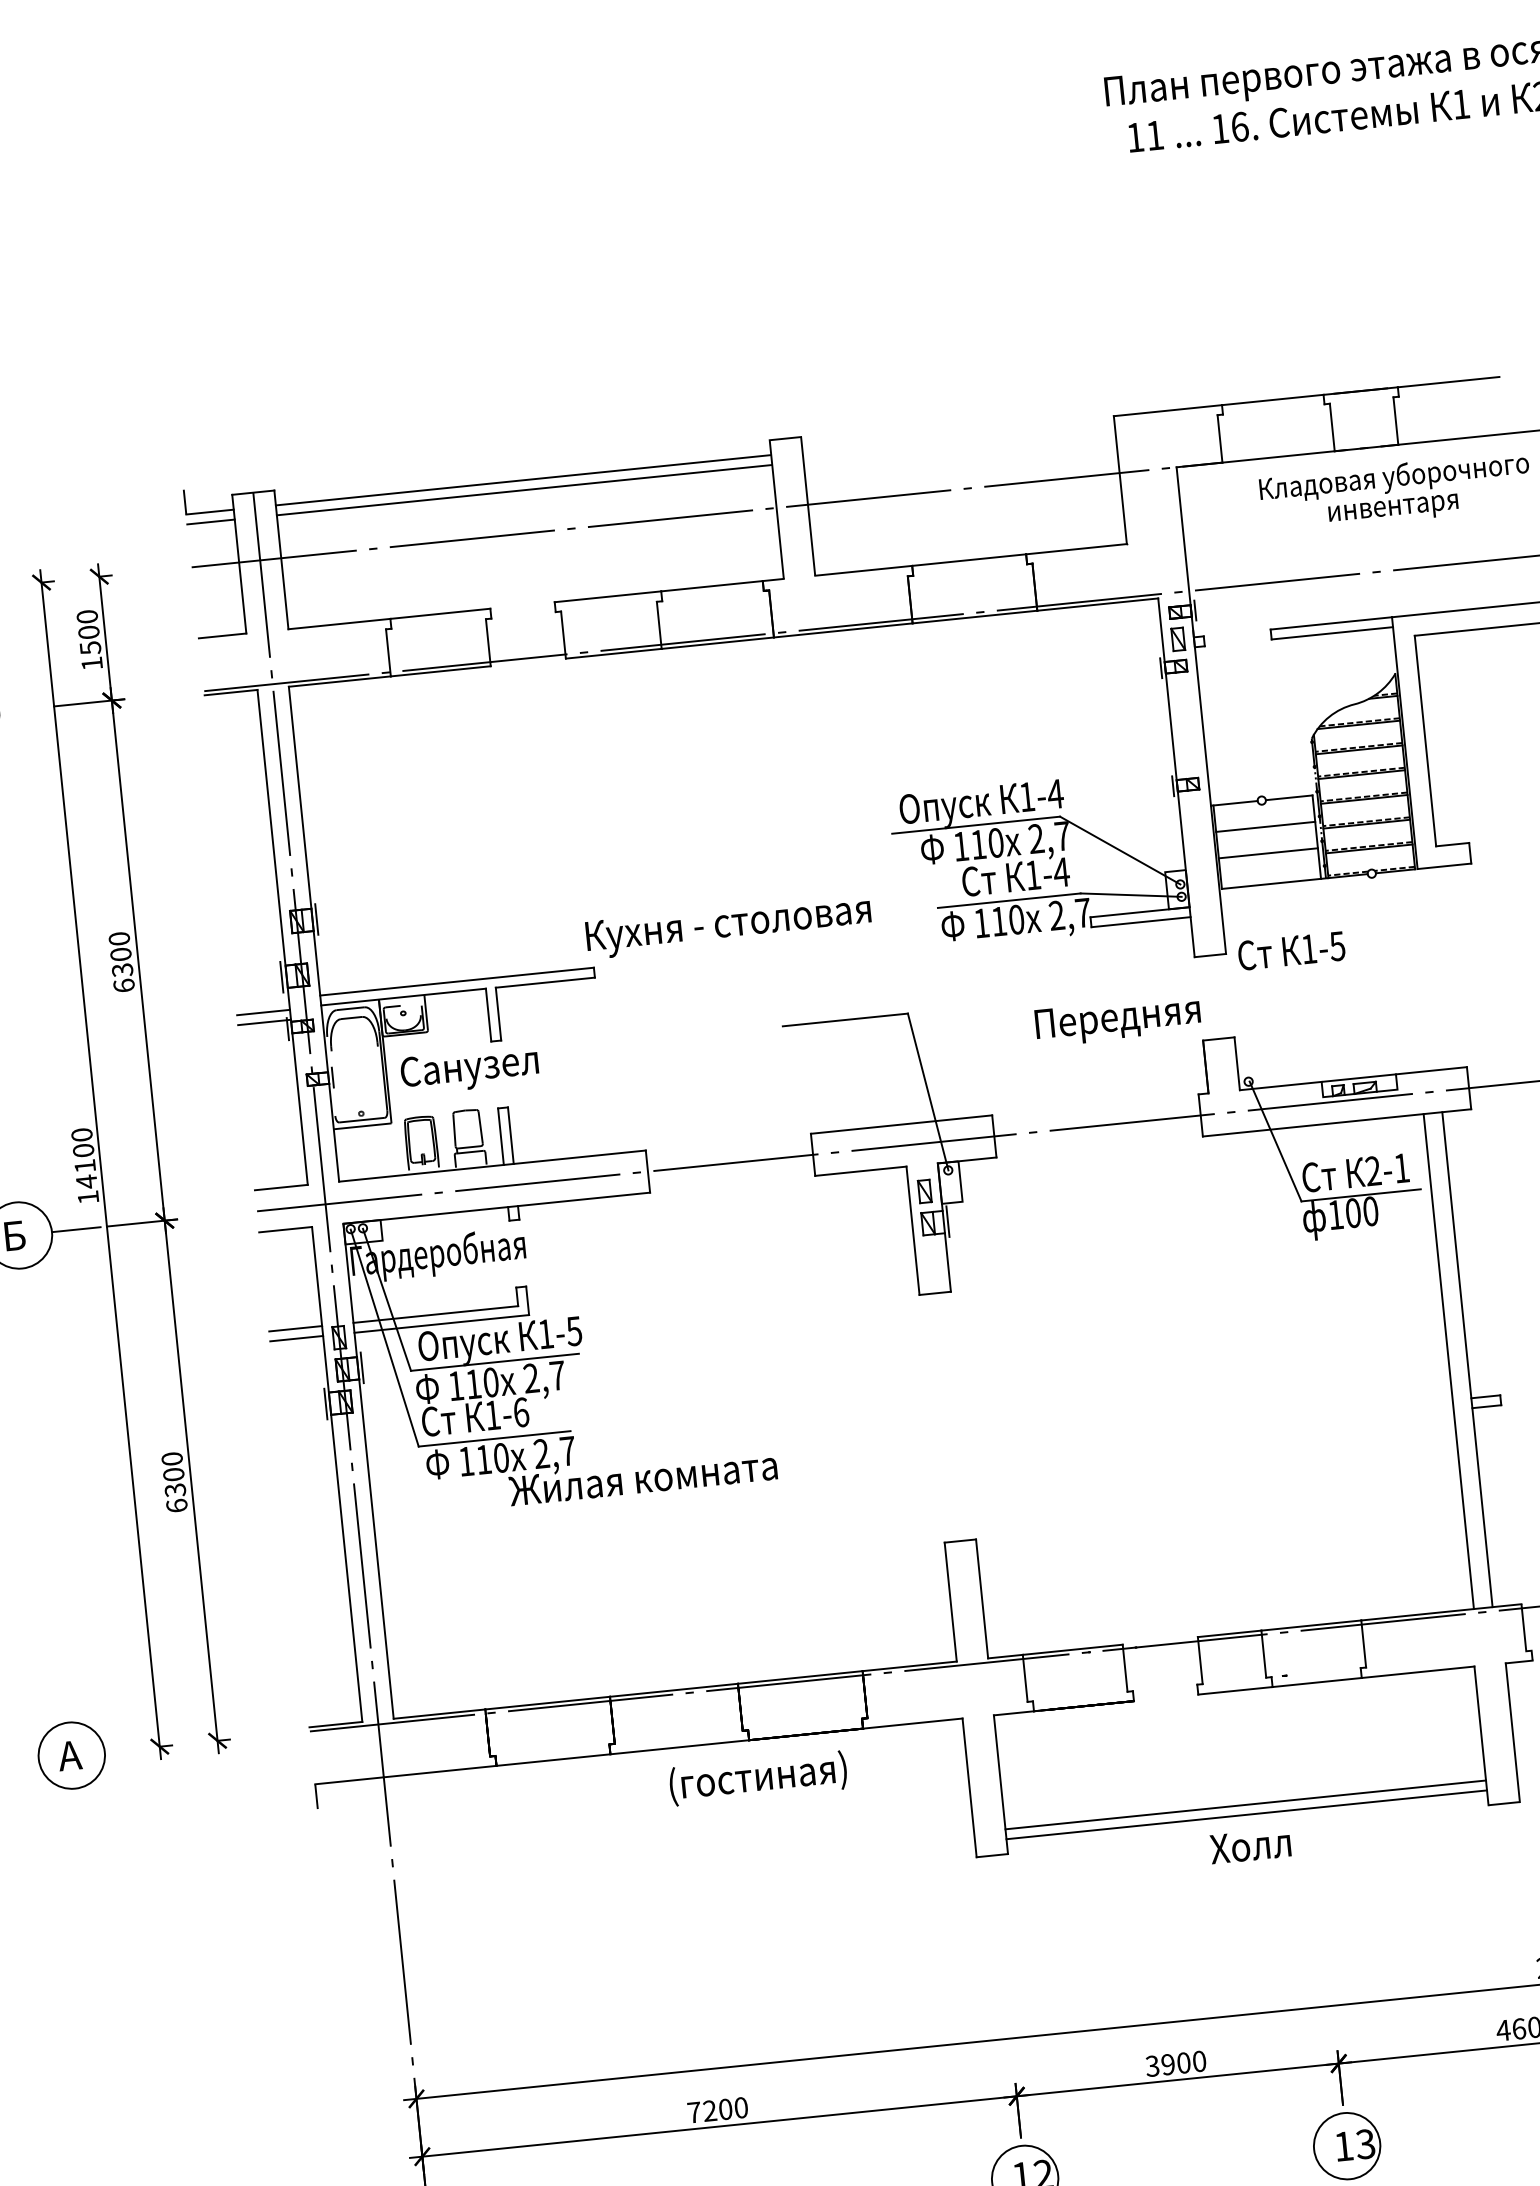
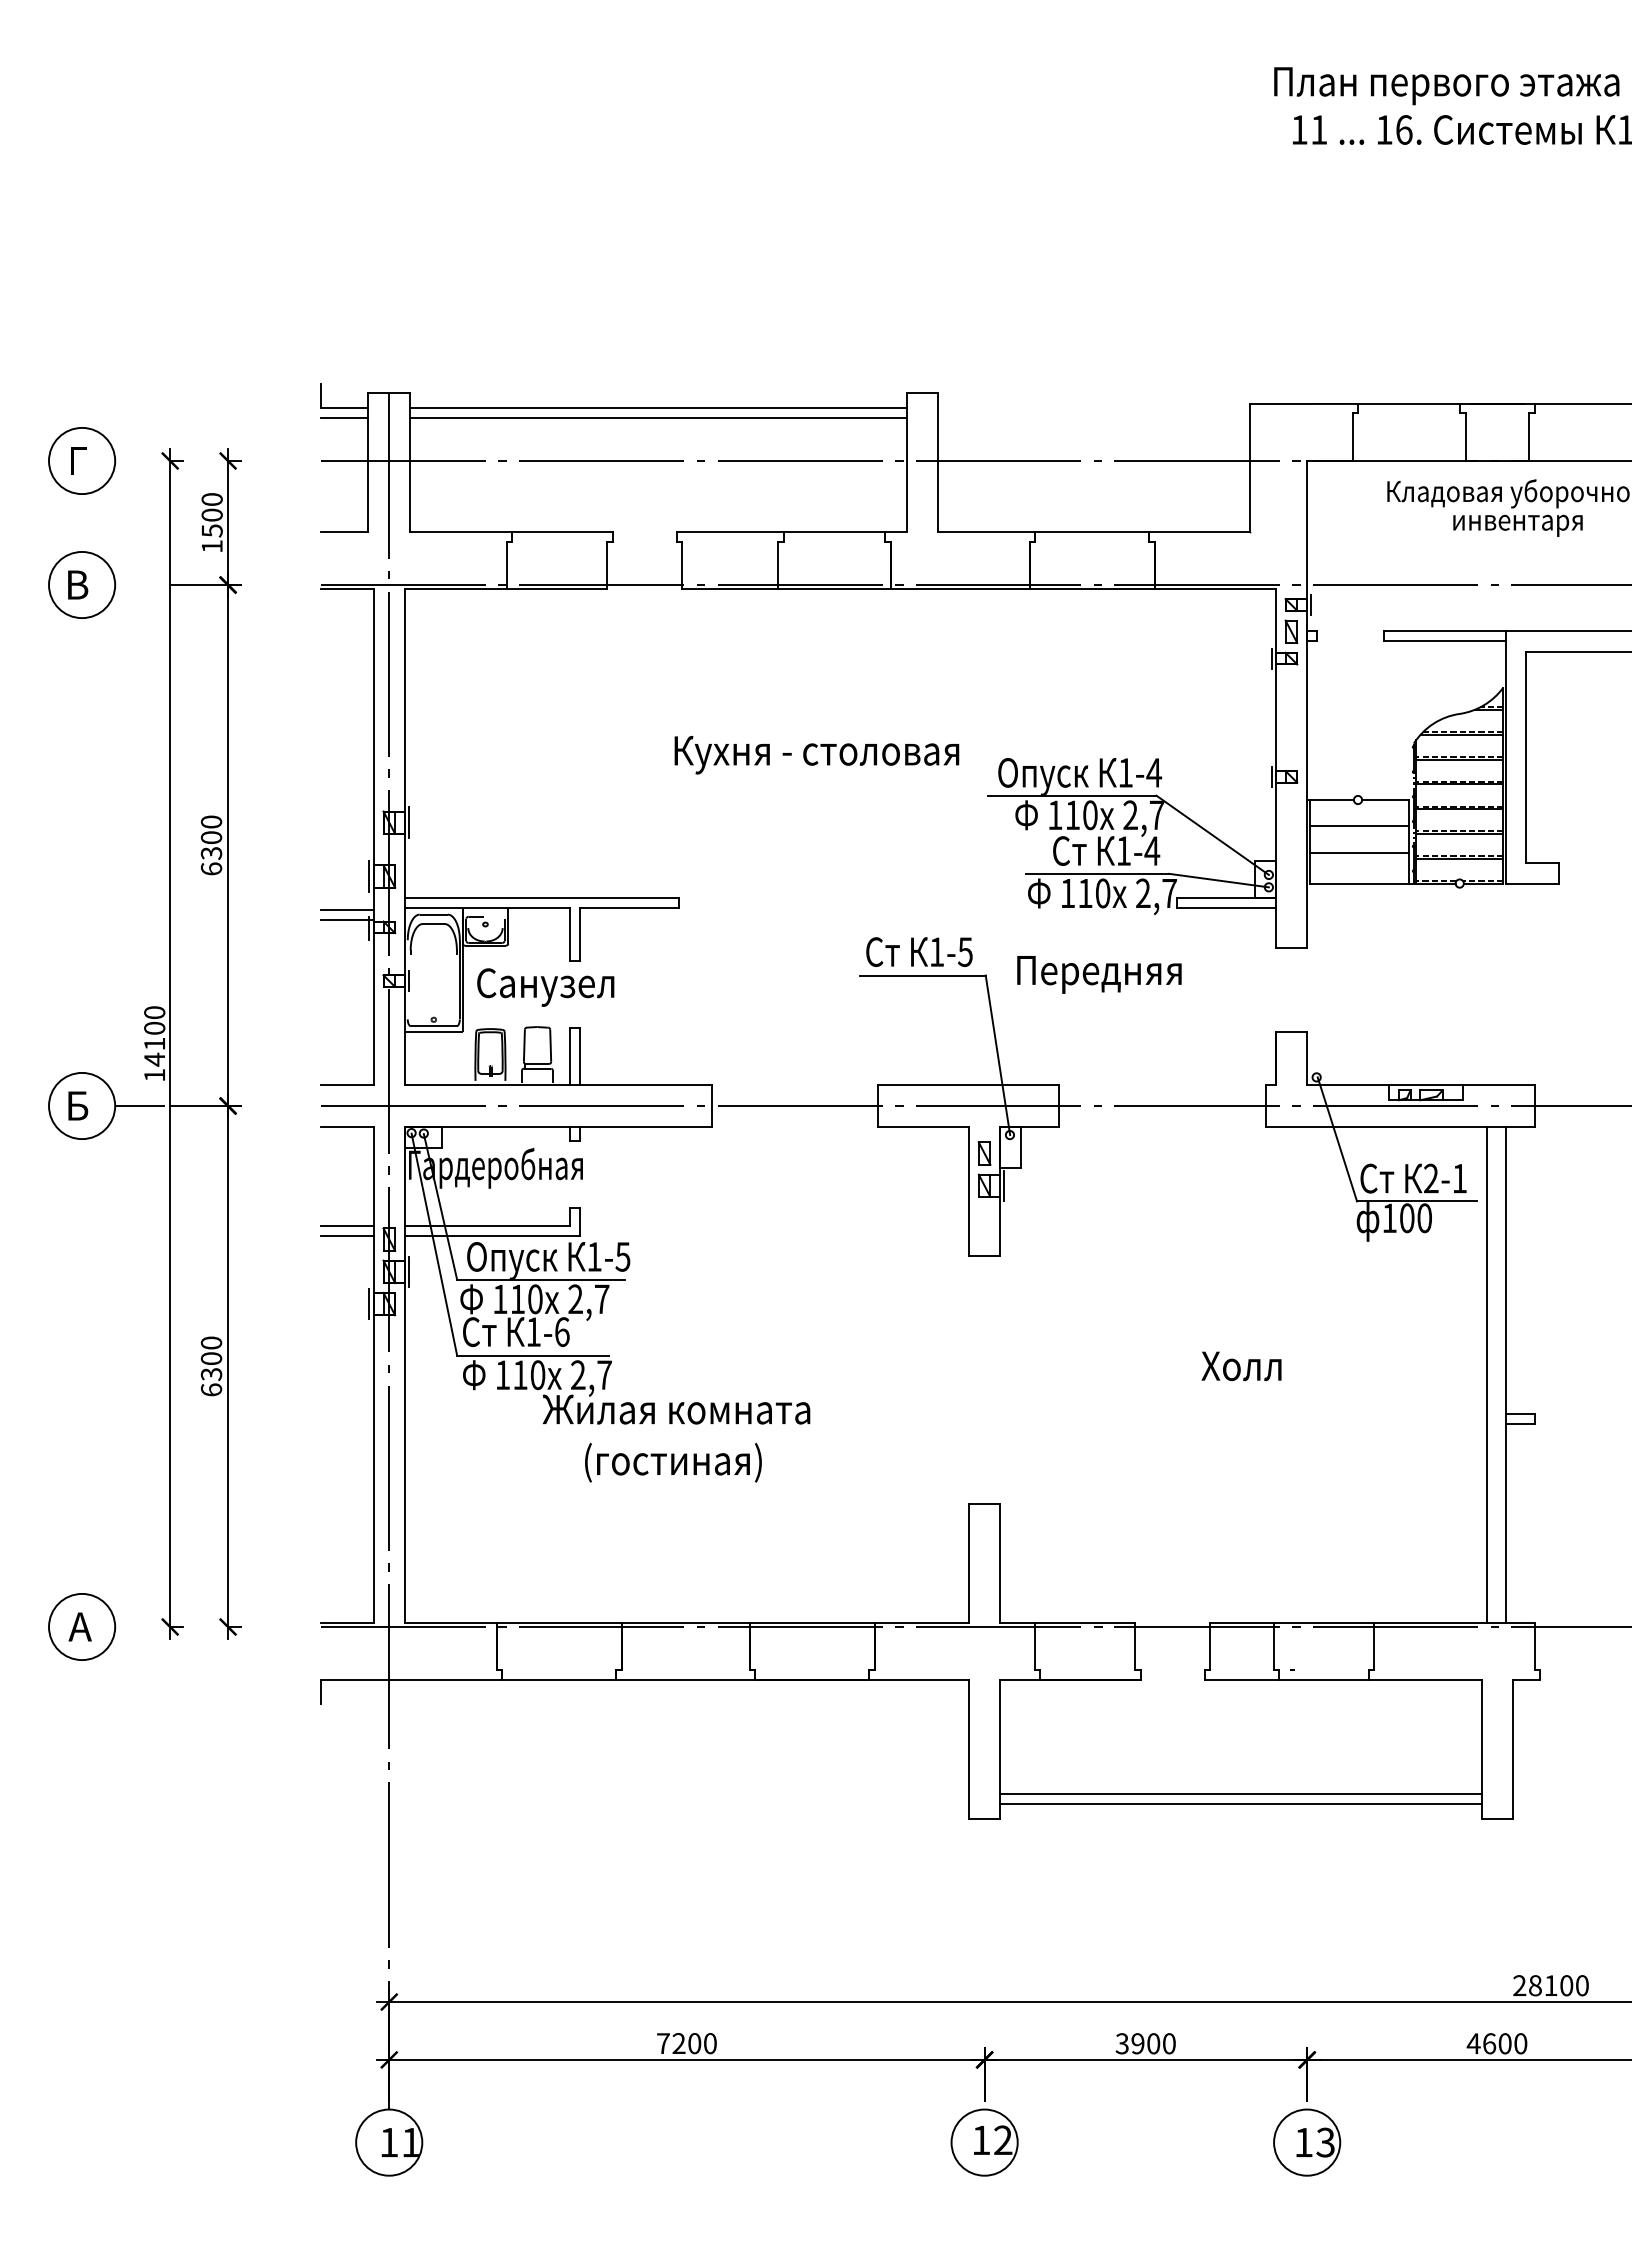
text: (728, 926) -> (816, 755), moved
text: (1291, 950) -> (919, 951), moved
text: (1118, 1020) -> (1099, 974), moved
text: (758, 1778) -> (673, 1462), moved
text: (1250, 1846) -> (1241, 1366), moved

